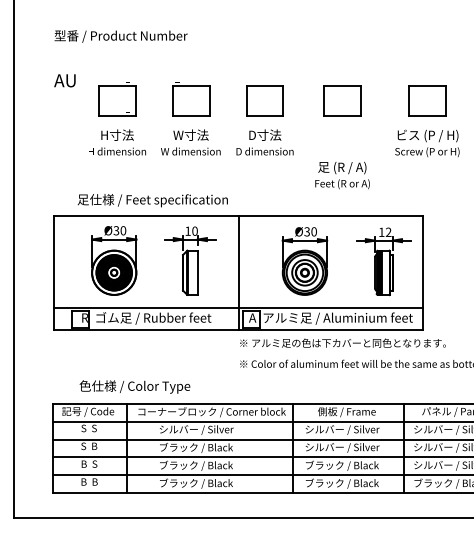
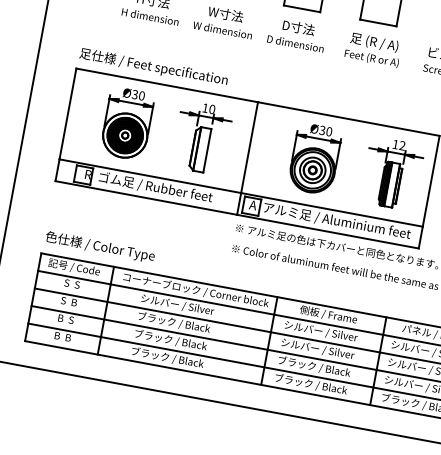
text: (342, 175) -> (373, 50), moved
text: (152, 200) -> (153, 67), moved
text: (134, 386) -> (99, 246), moved

